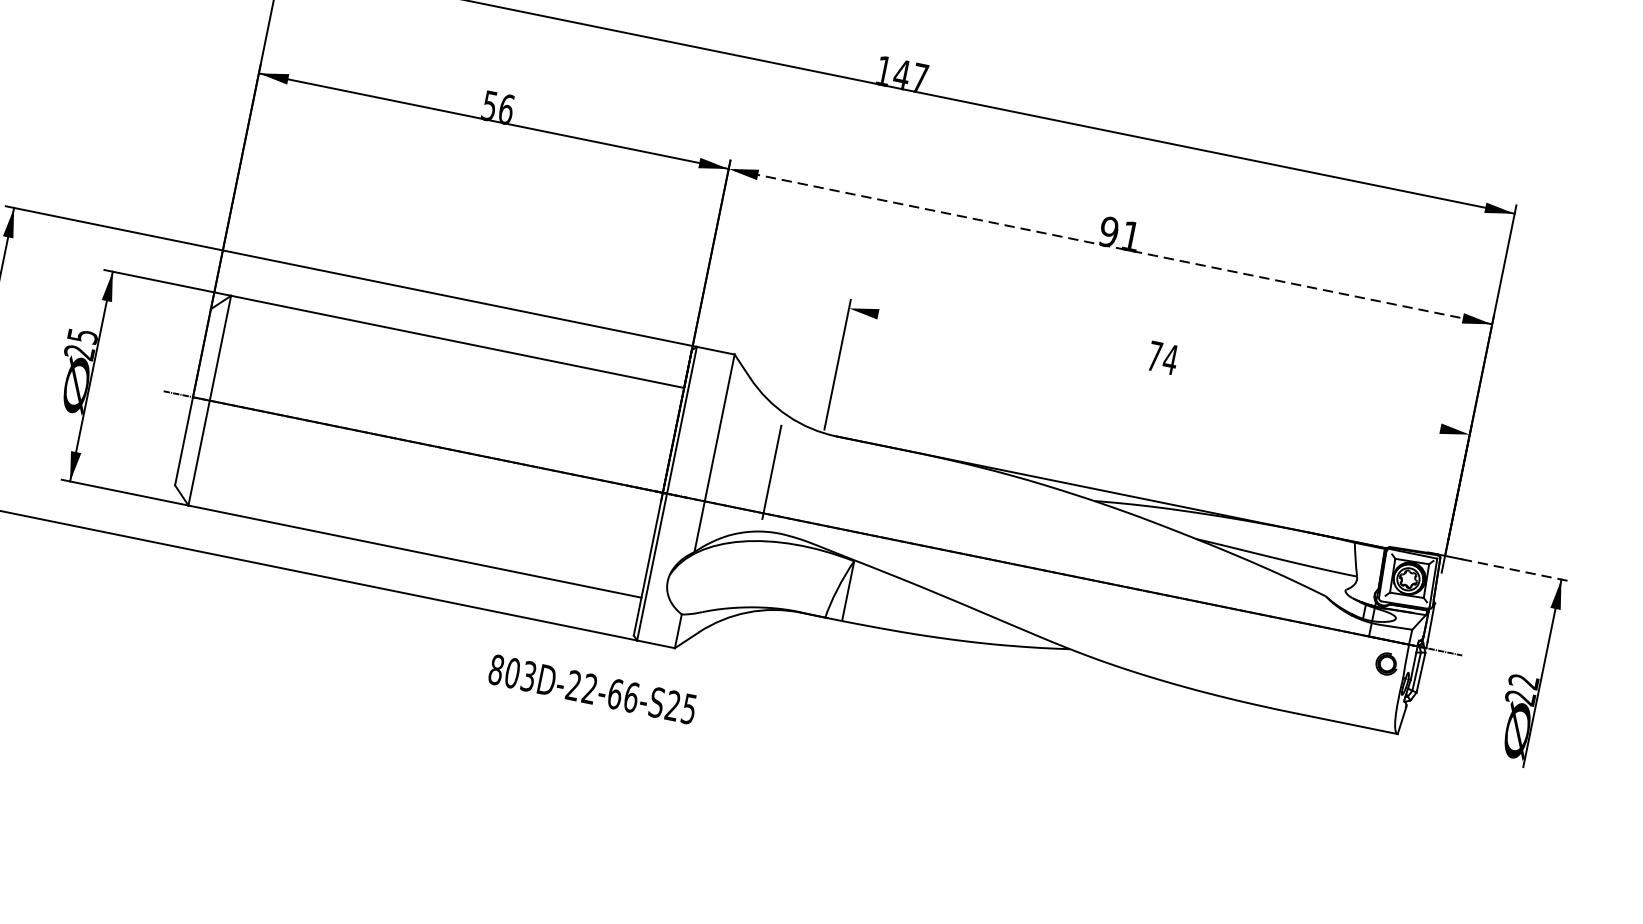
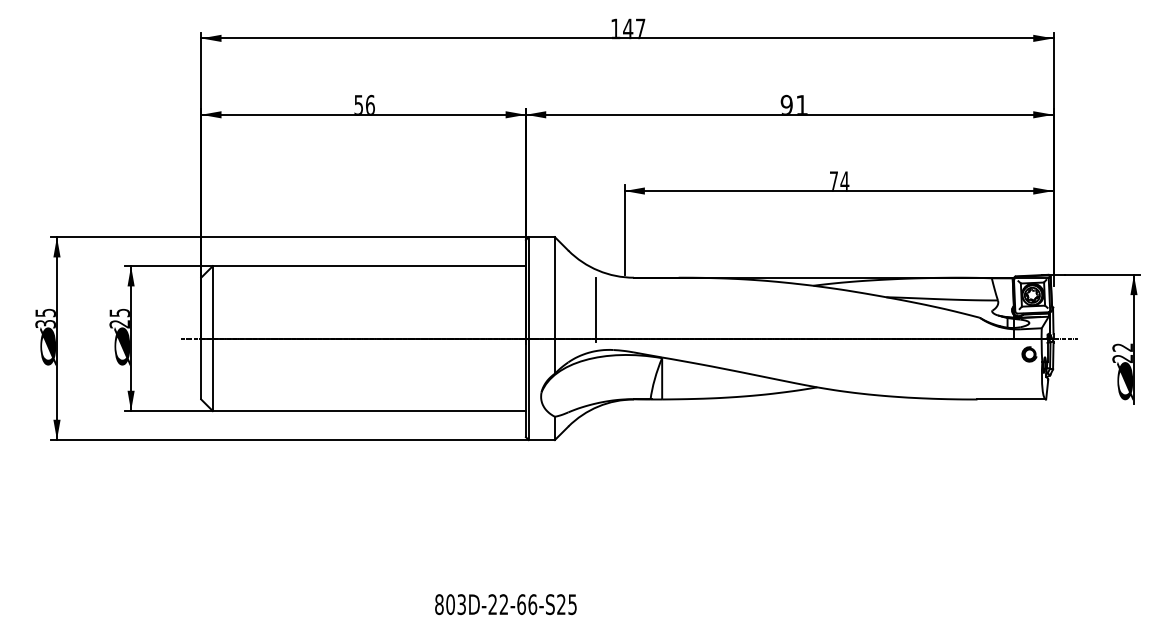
line: (1110, 246) -> (789, 114), dashed -> solid
line: (1158, 371) -> (838, 191), added
line: (1516, 569) -> (1102, 274), dashed -> solid
text: (592, 689) -> (505, 604), moved

